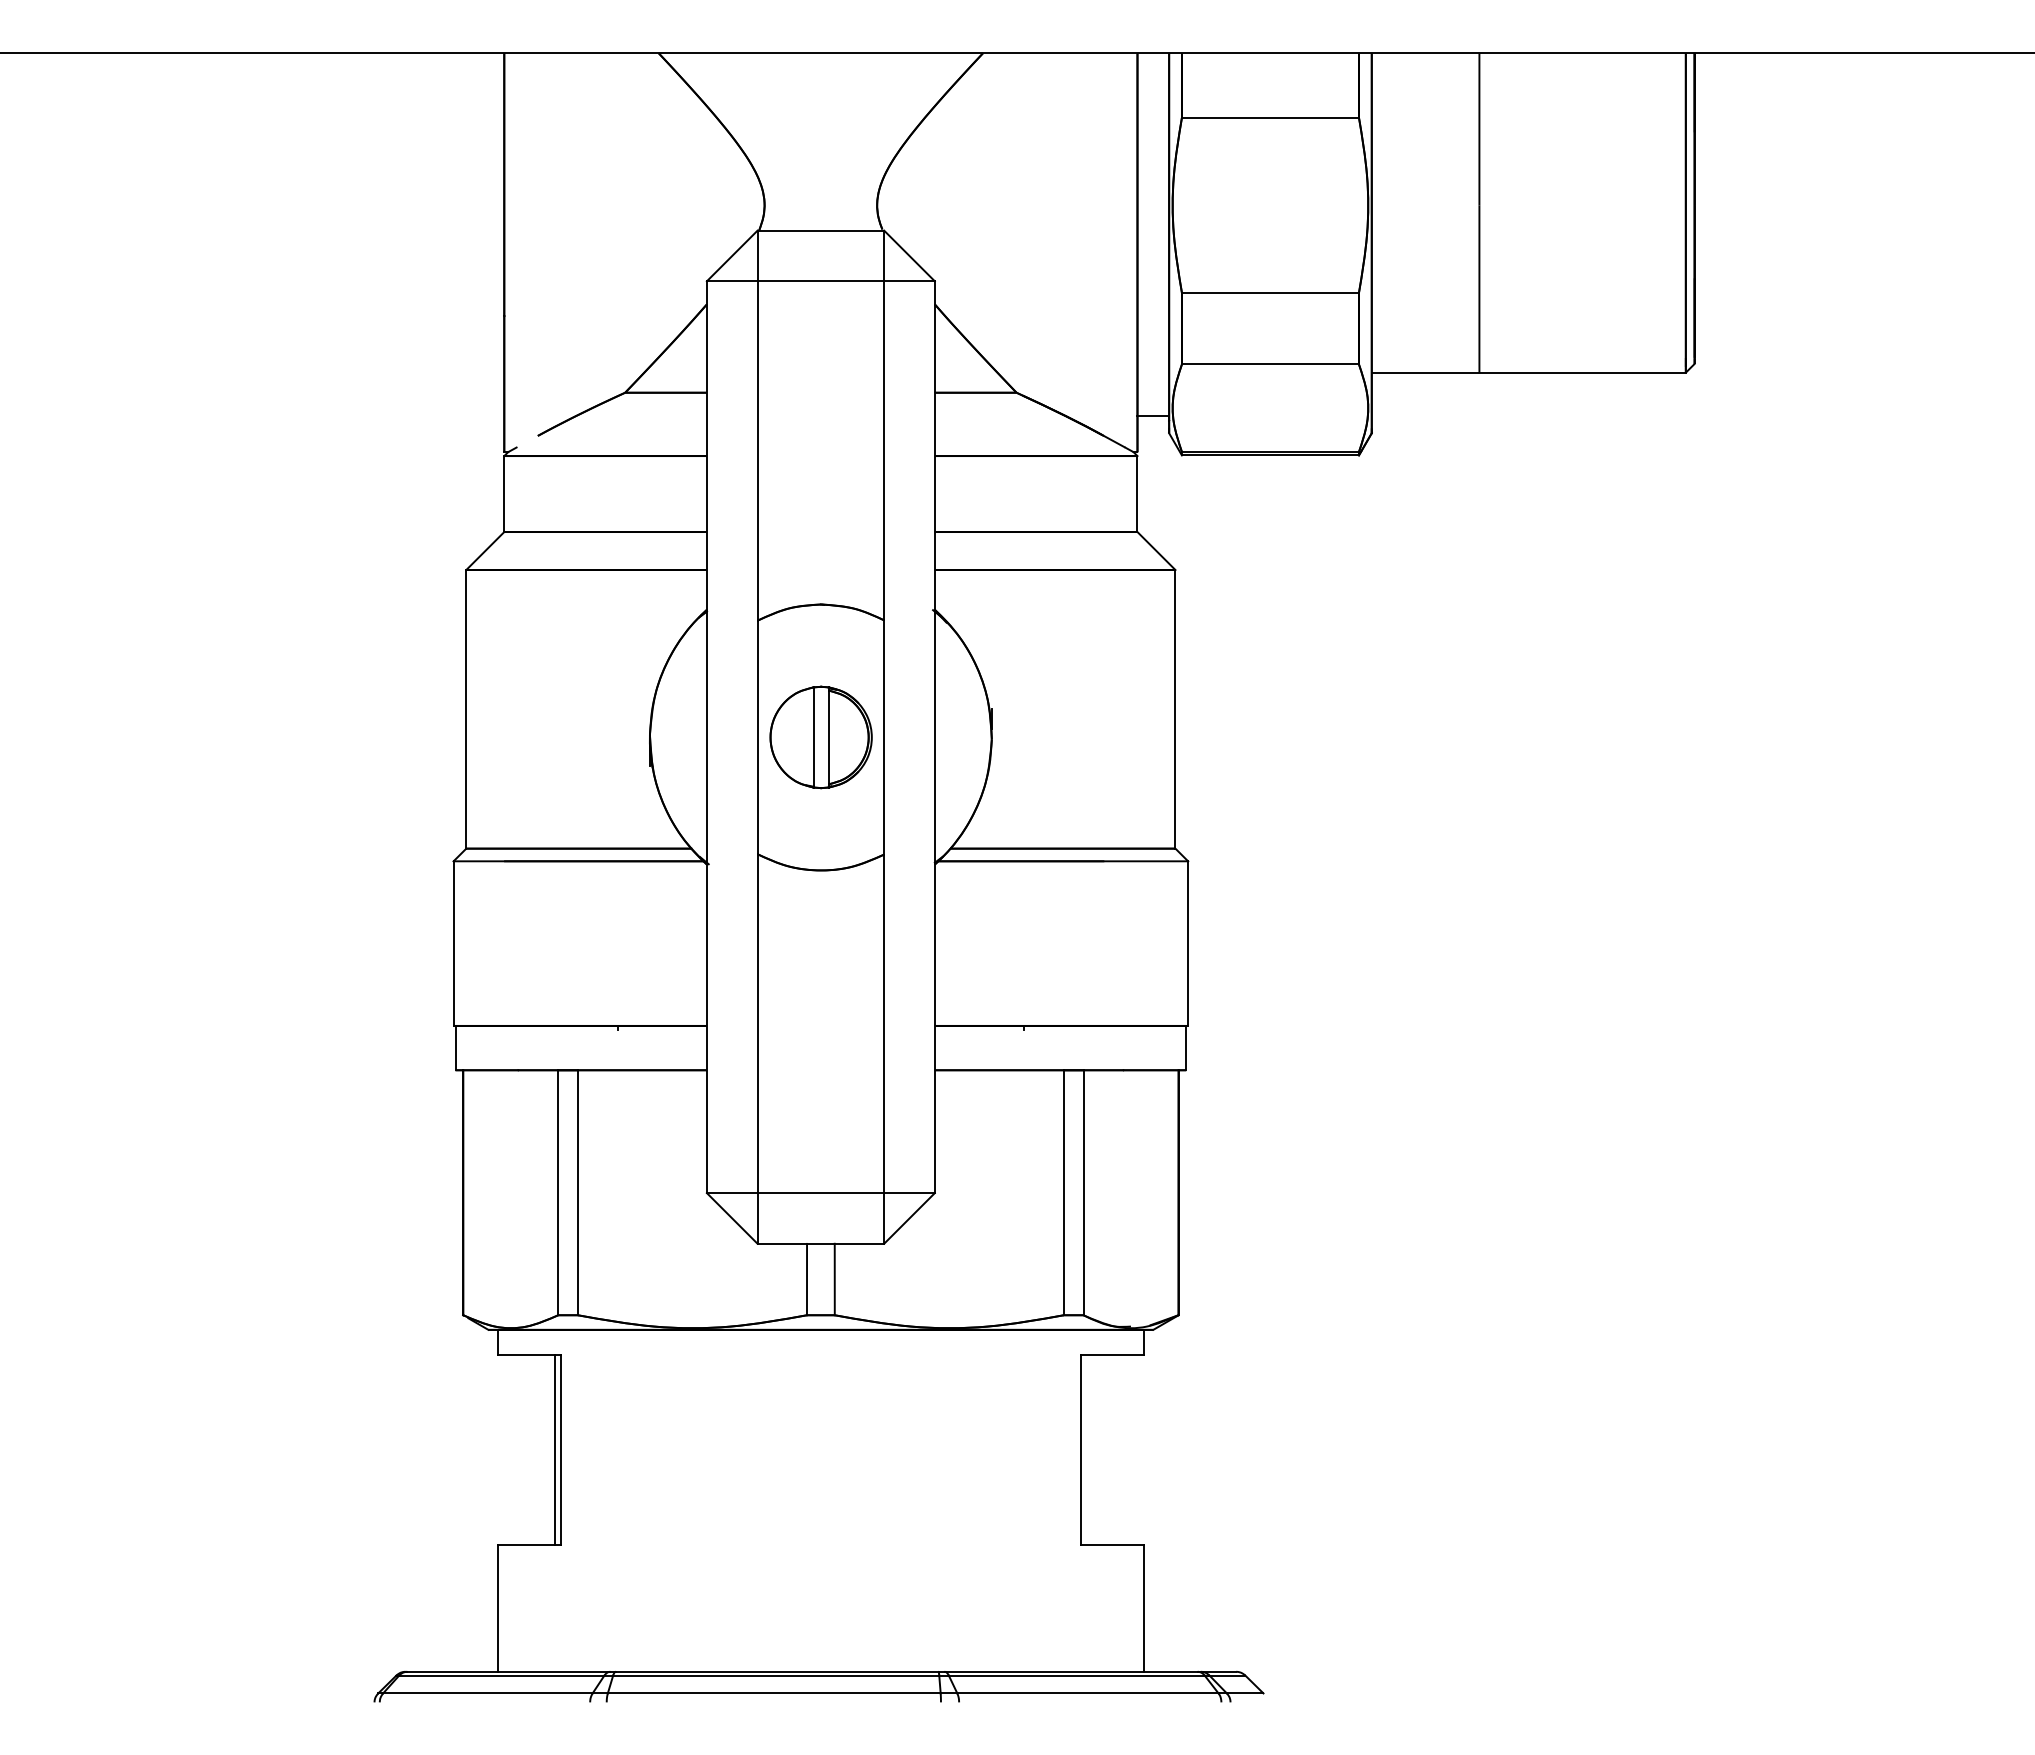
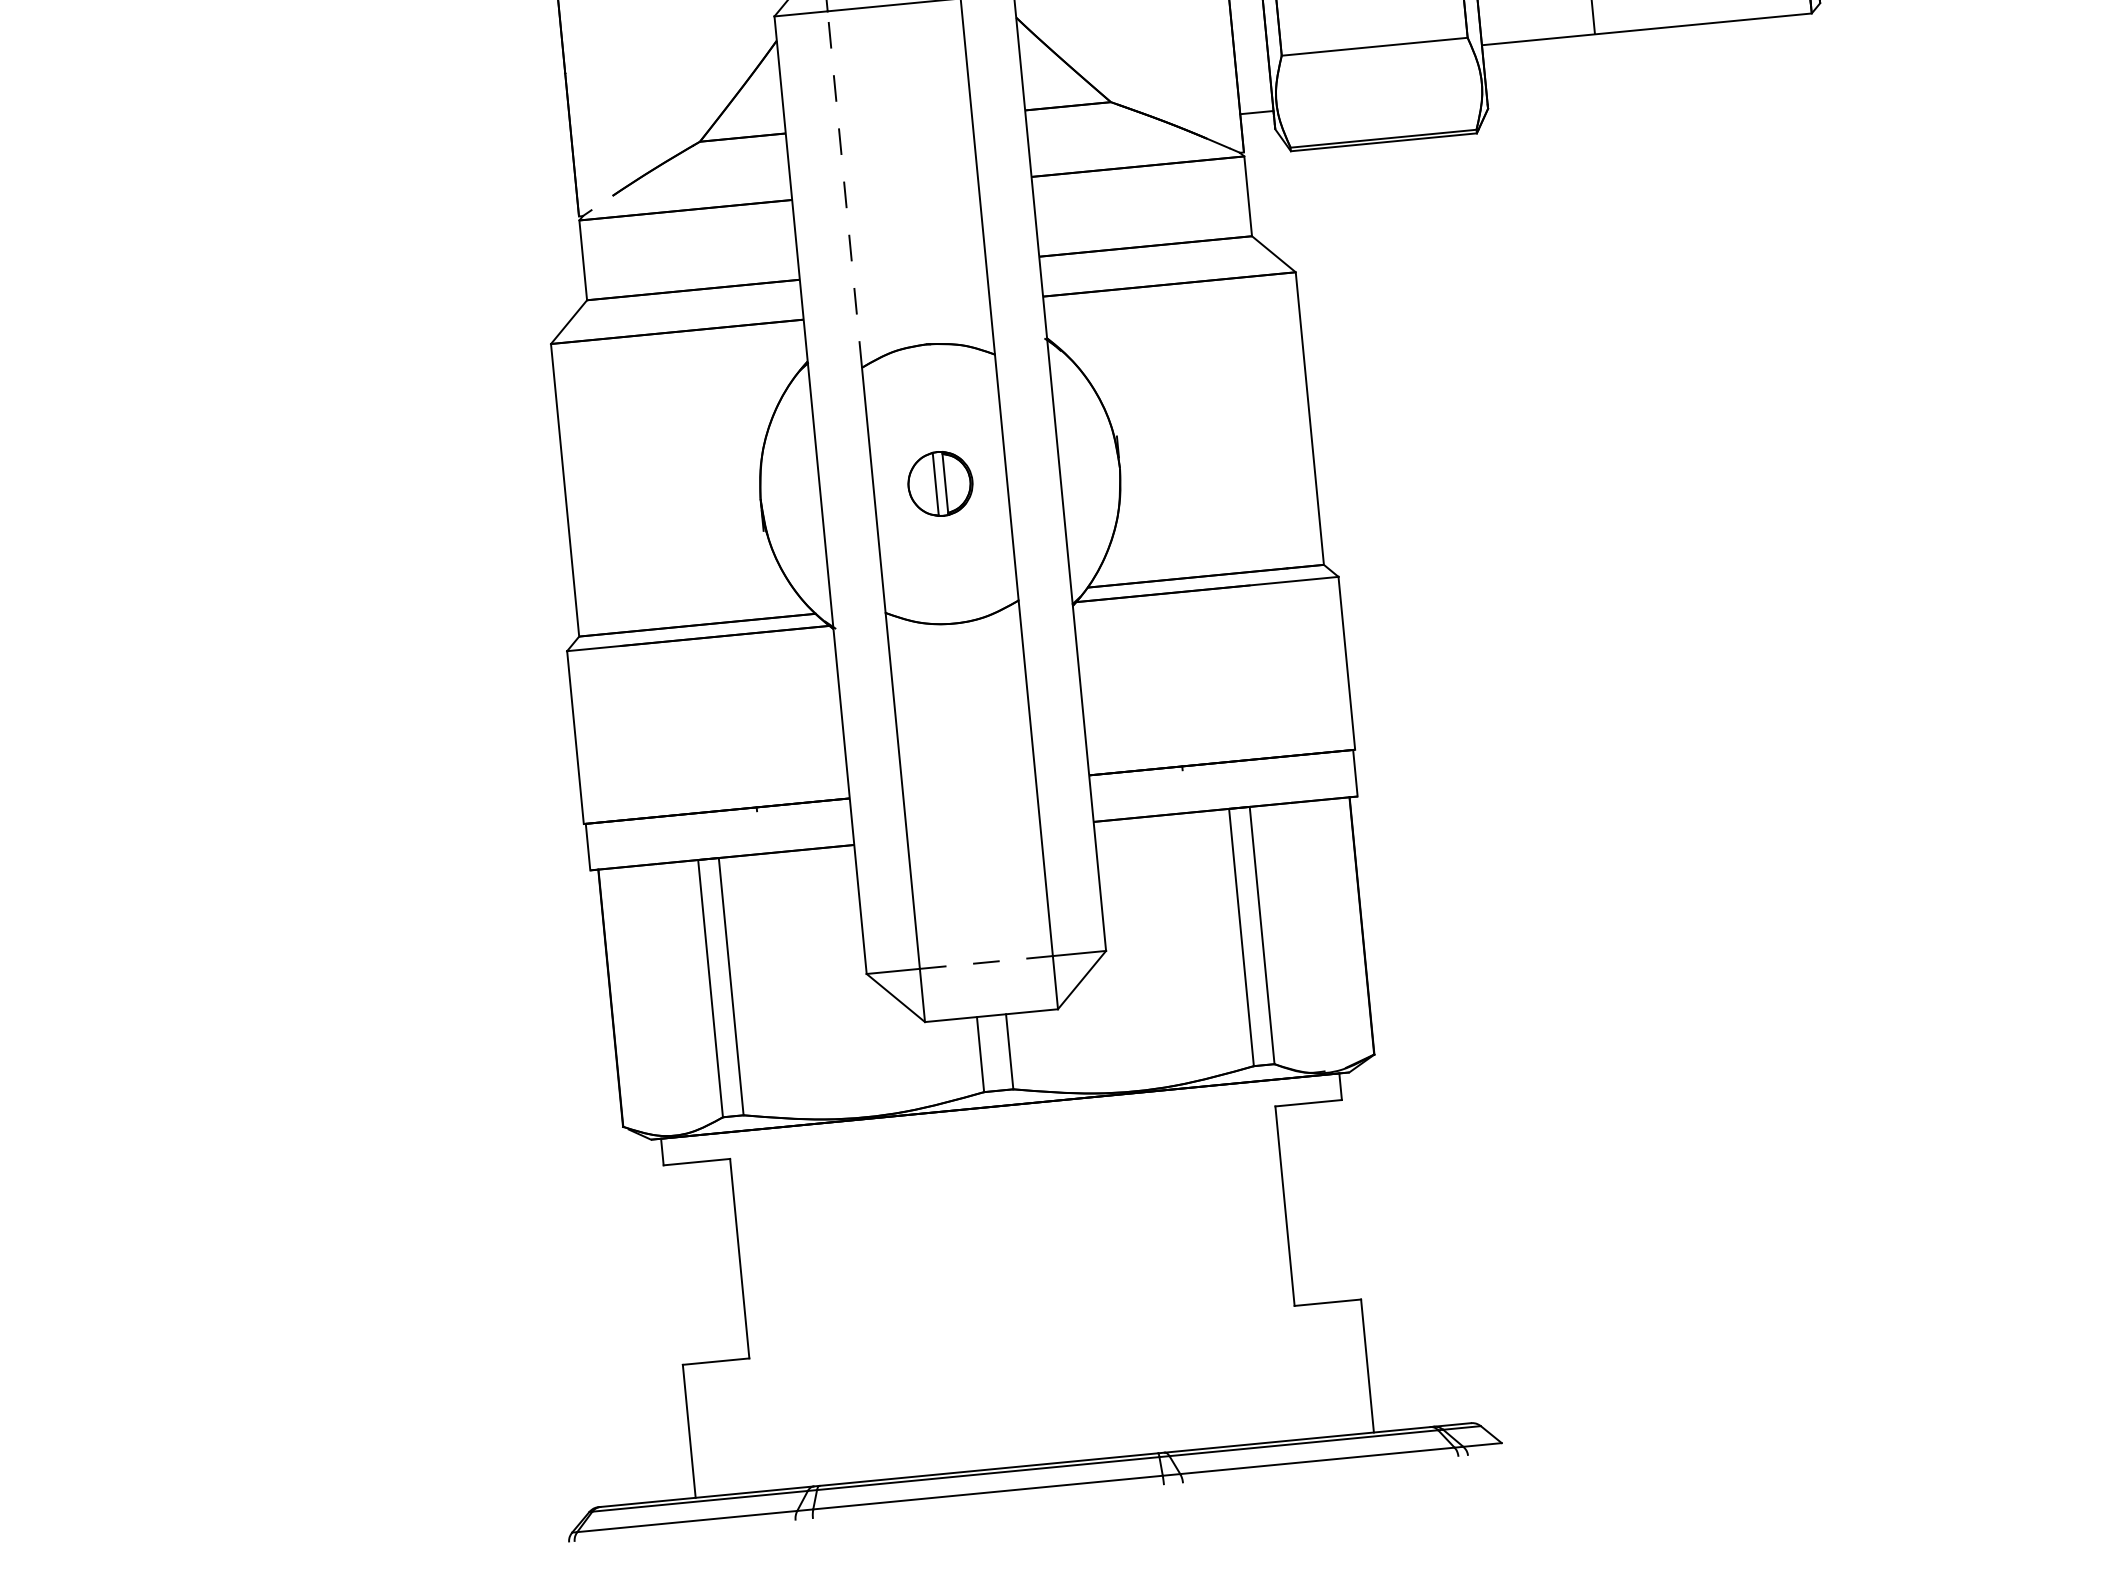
line: (757, 451) -> (844, 190), solid -> dashed
part: (820, 737) -> (939, 484), size x0.6
line: (820, 1193) -> (986, 962), solid -> dashed
line: (554, 1450) -> (732, 1259), removed

